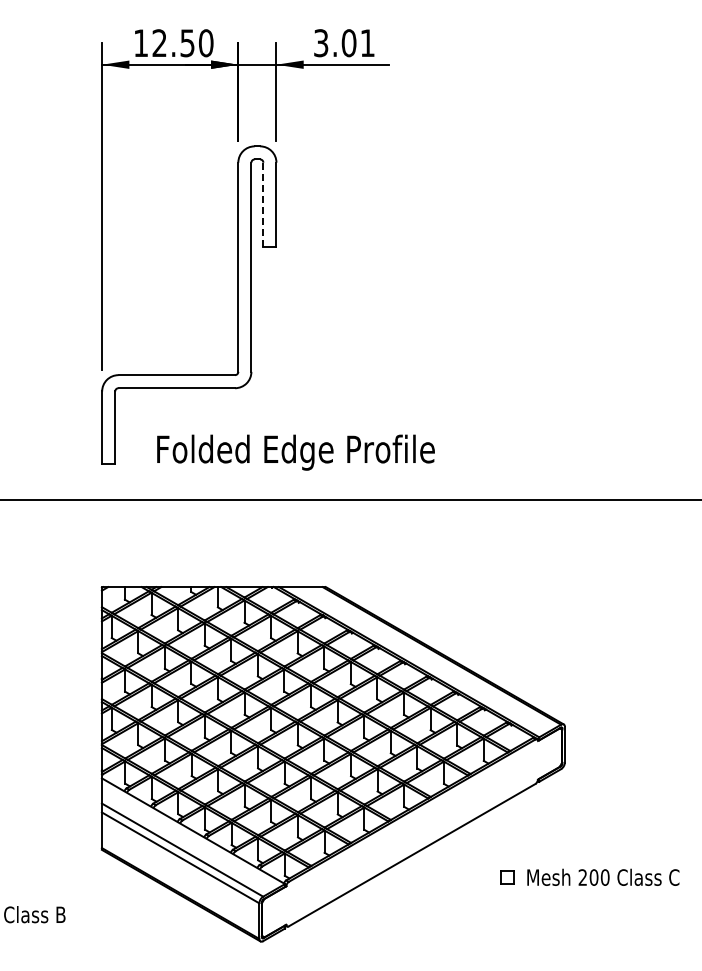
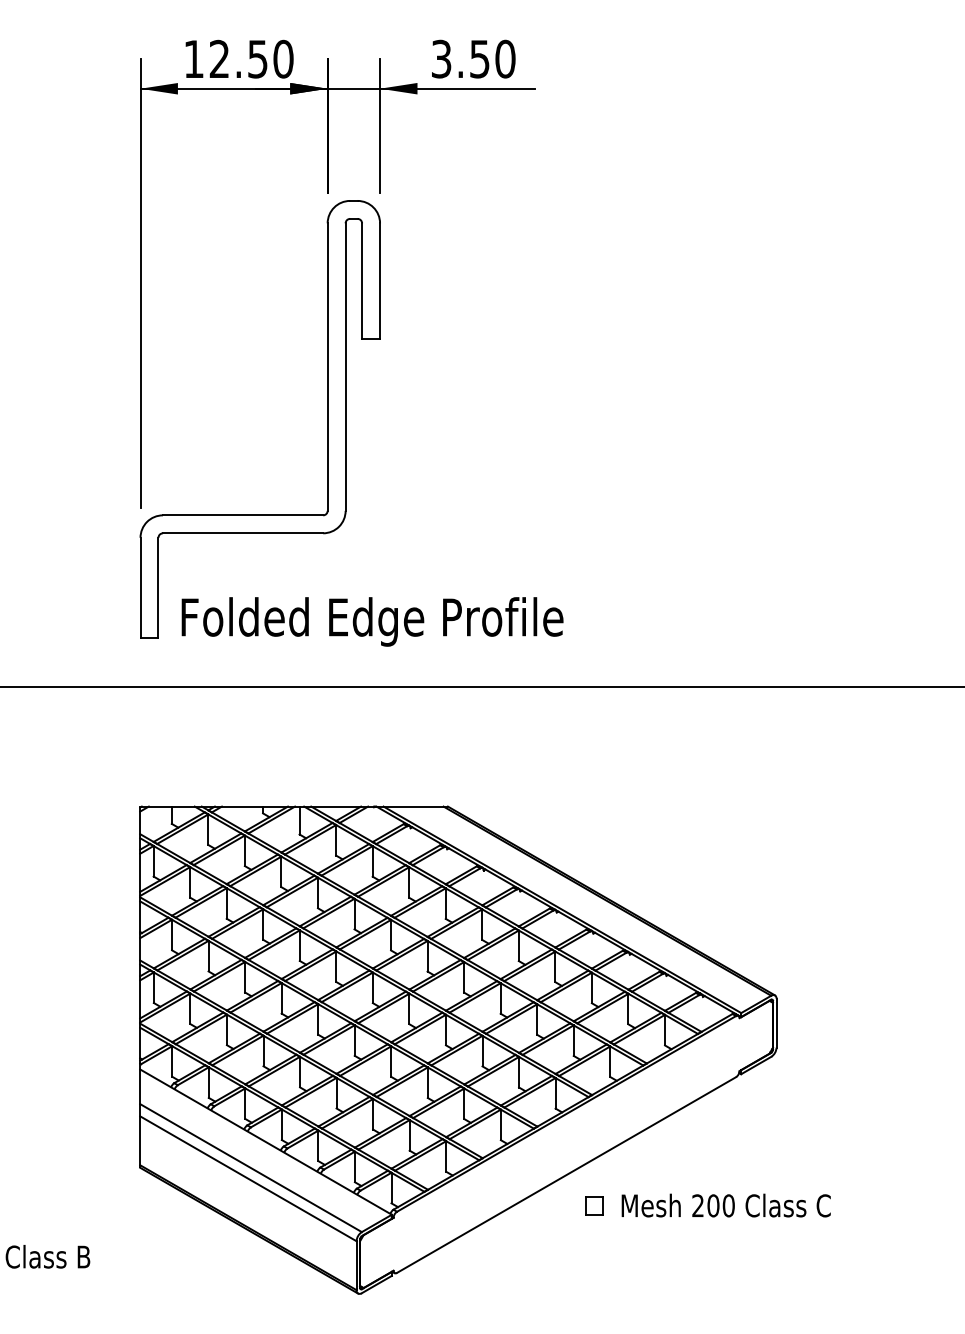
text: (358, 43) -> (492, 59), 3.01 -> 3.50
line: (263, 204) -> (362, 280), dashed -> solid
text: (295, 452) -> (371, 621), moved
part: (589, 876) -> (707, 1204), moved

